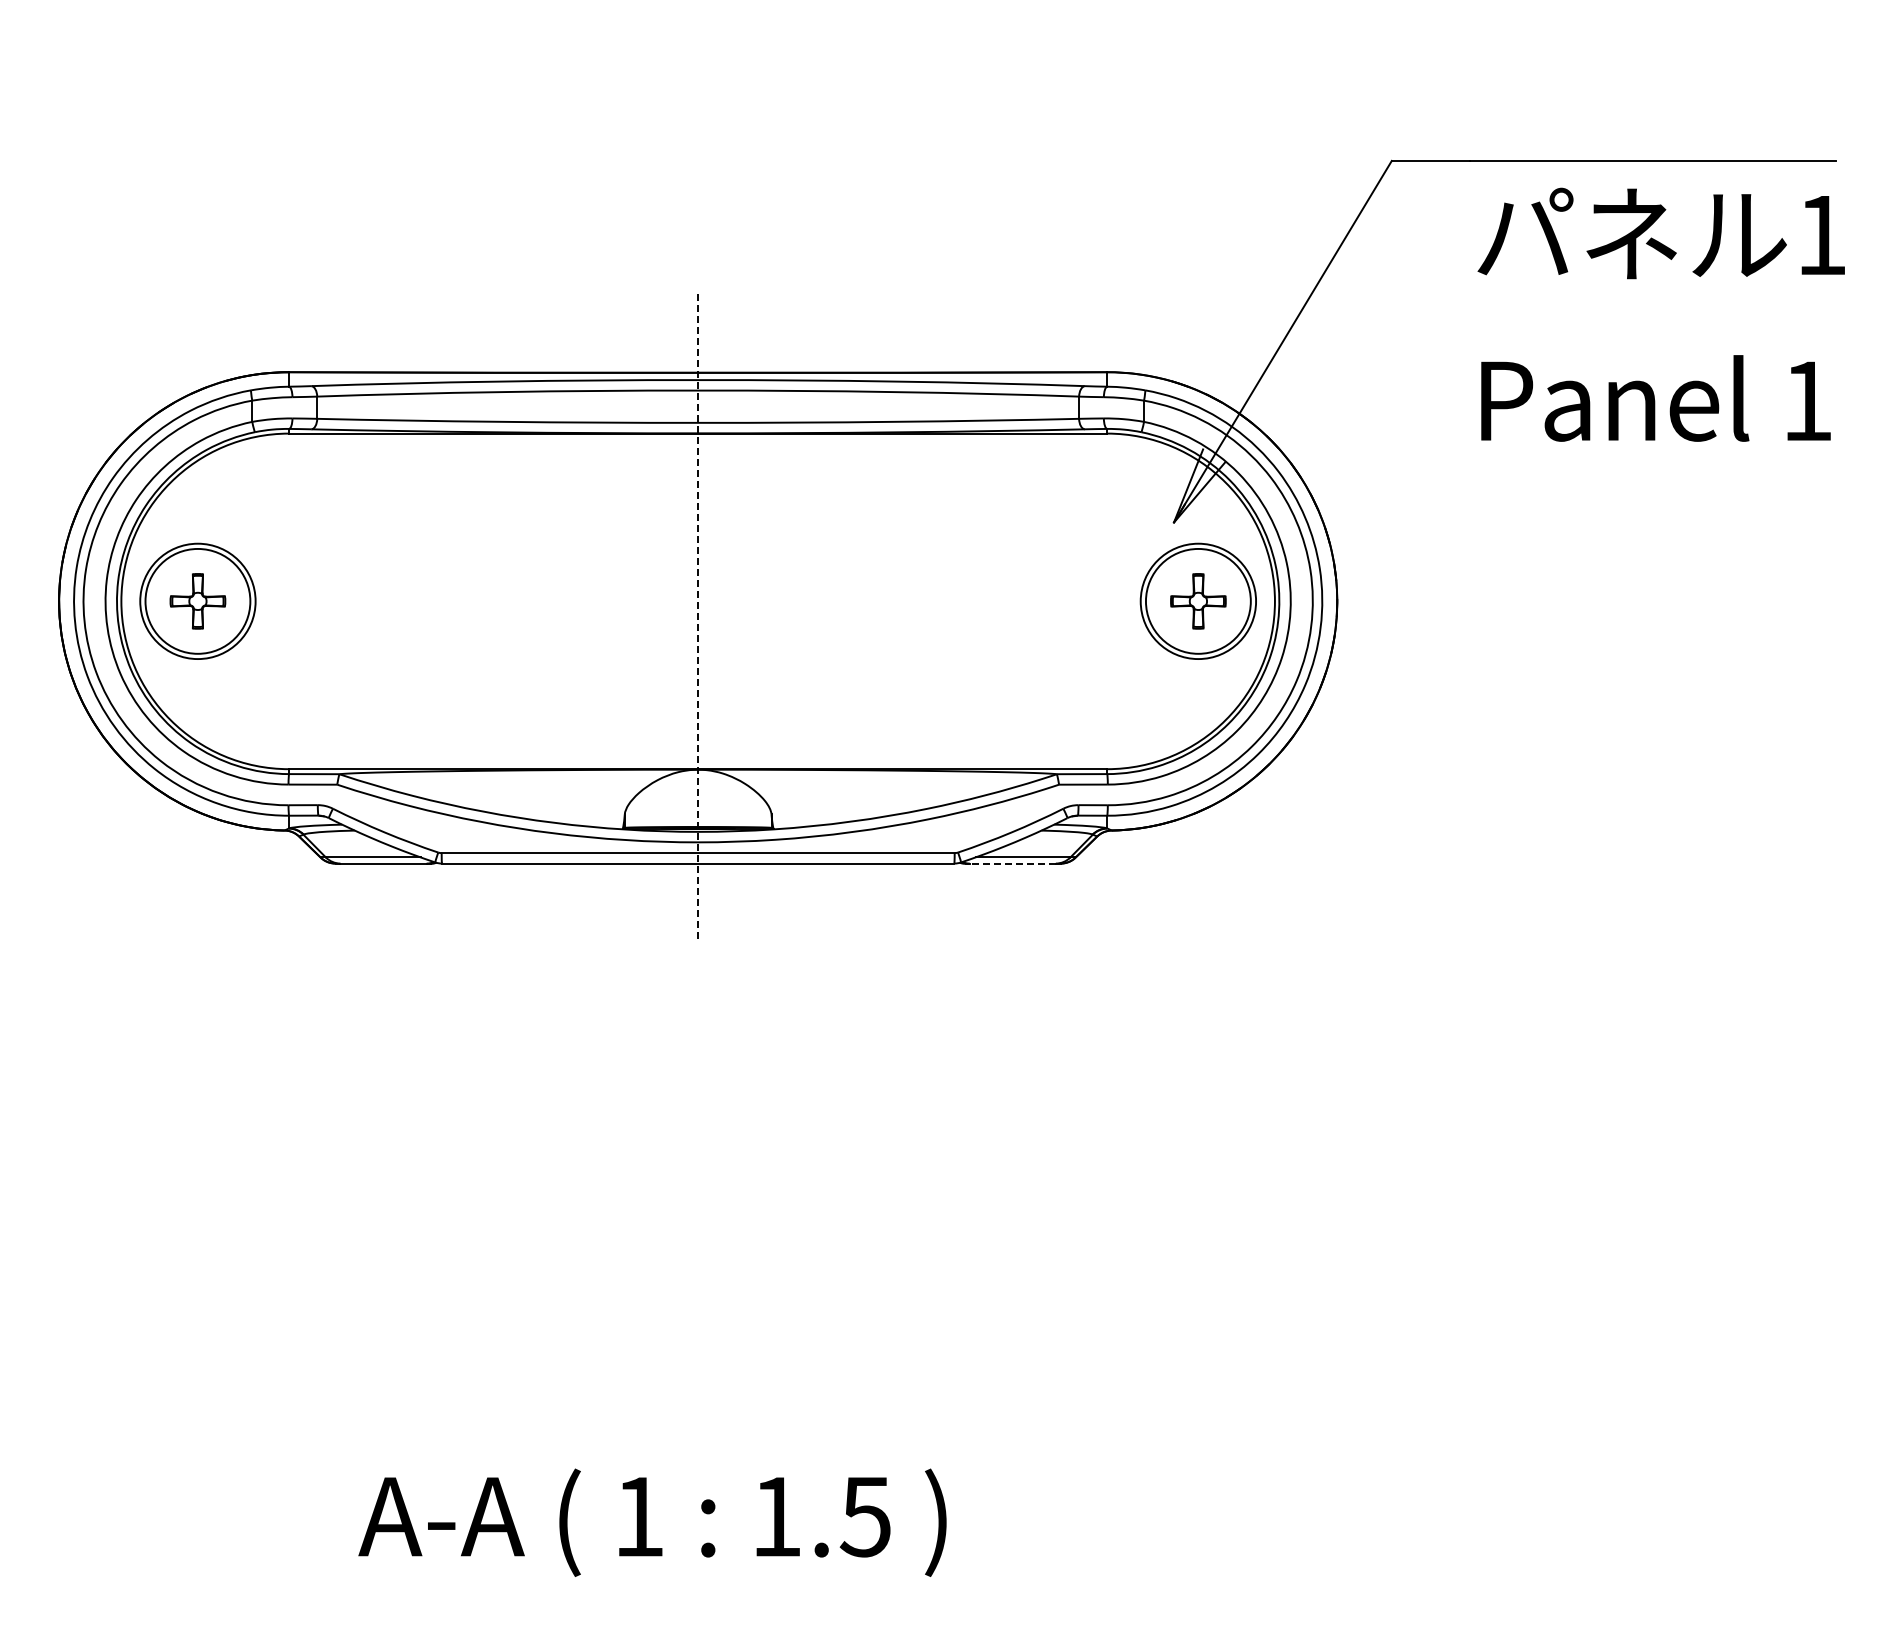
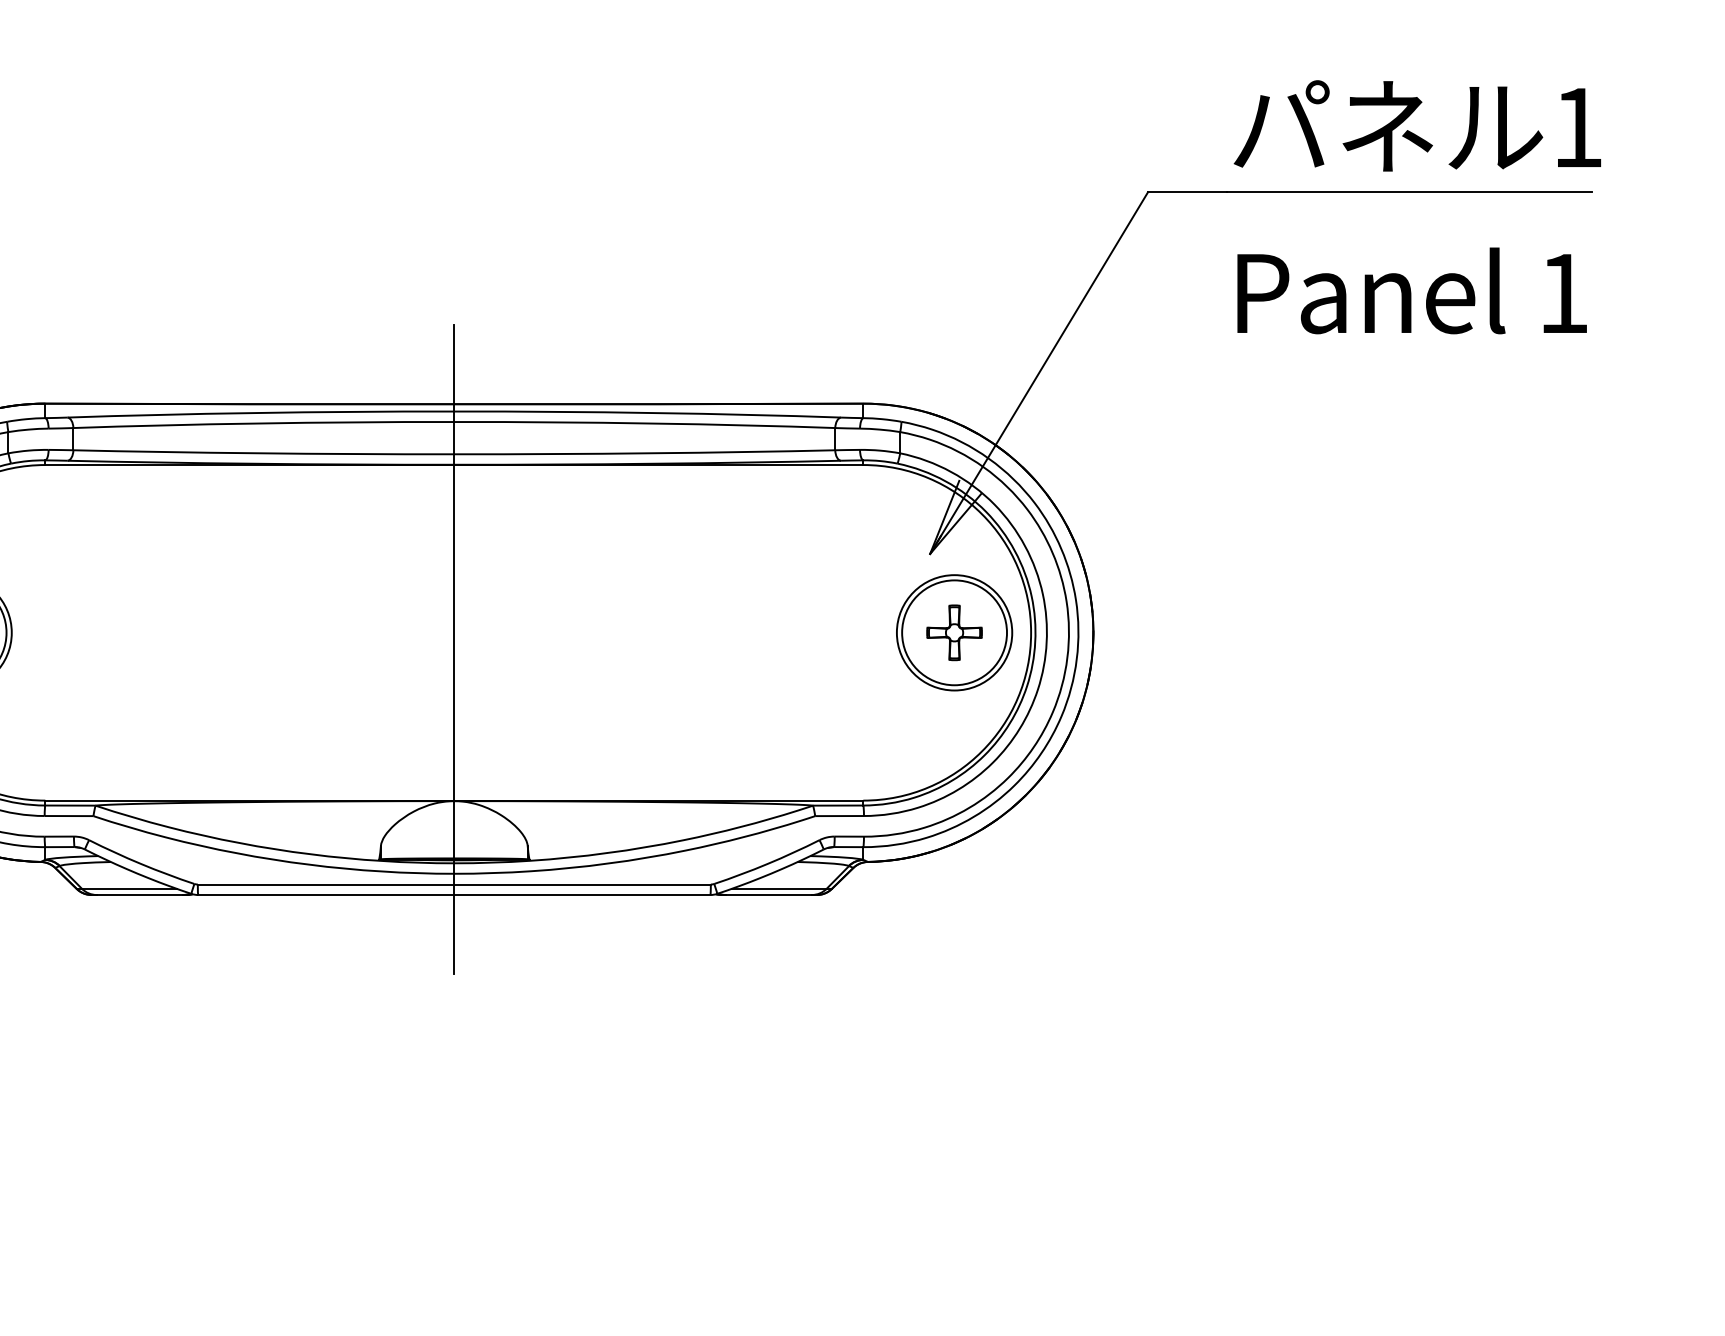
text: (1660, 314) -> (1416, 206), moved
line: (698, 618) -> (454, 649), dashed -> solid
line: (1012, 863) -> (768, 894), dashed -> solid

